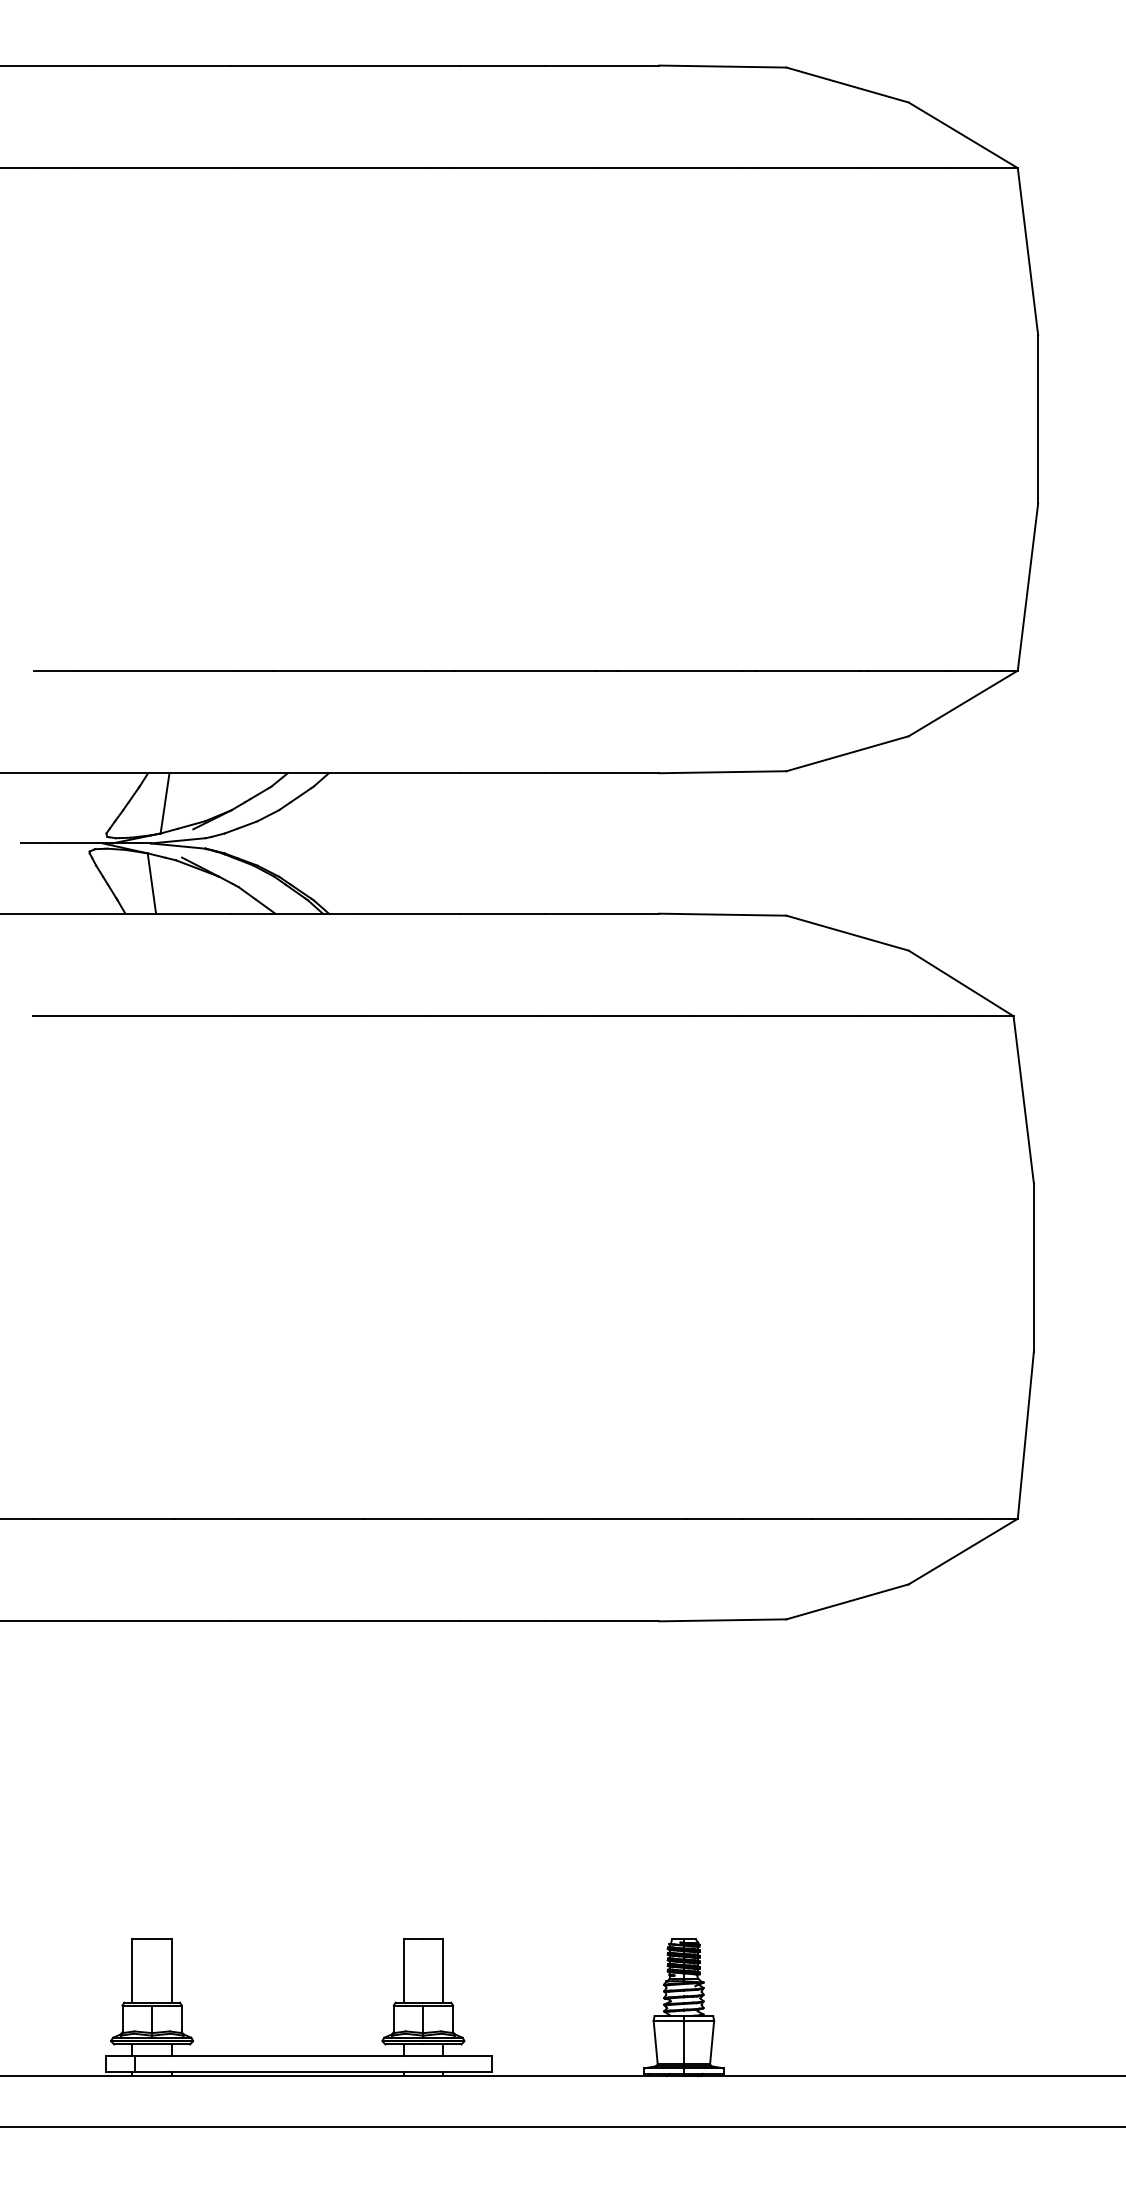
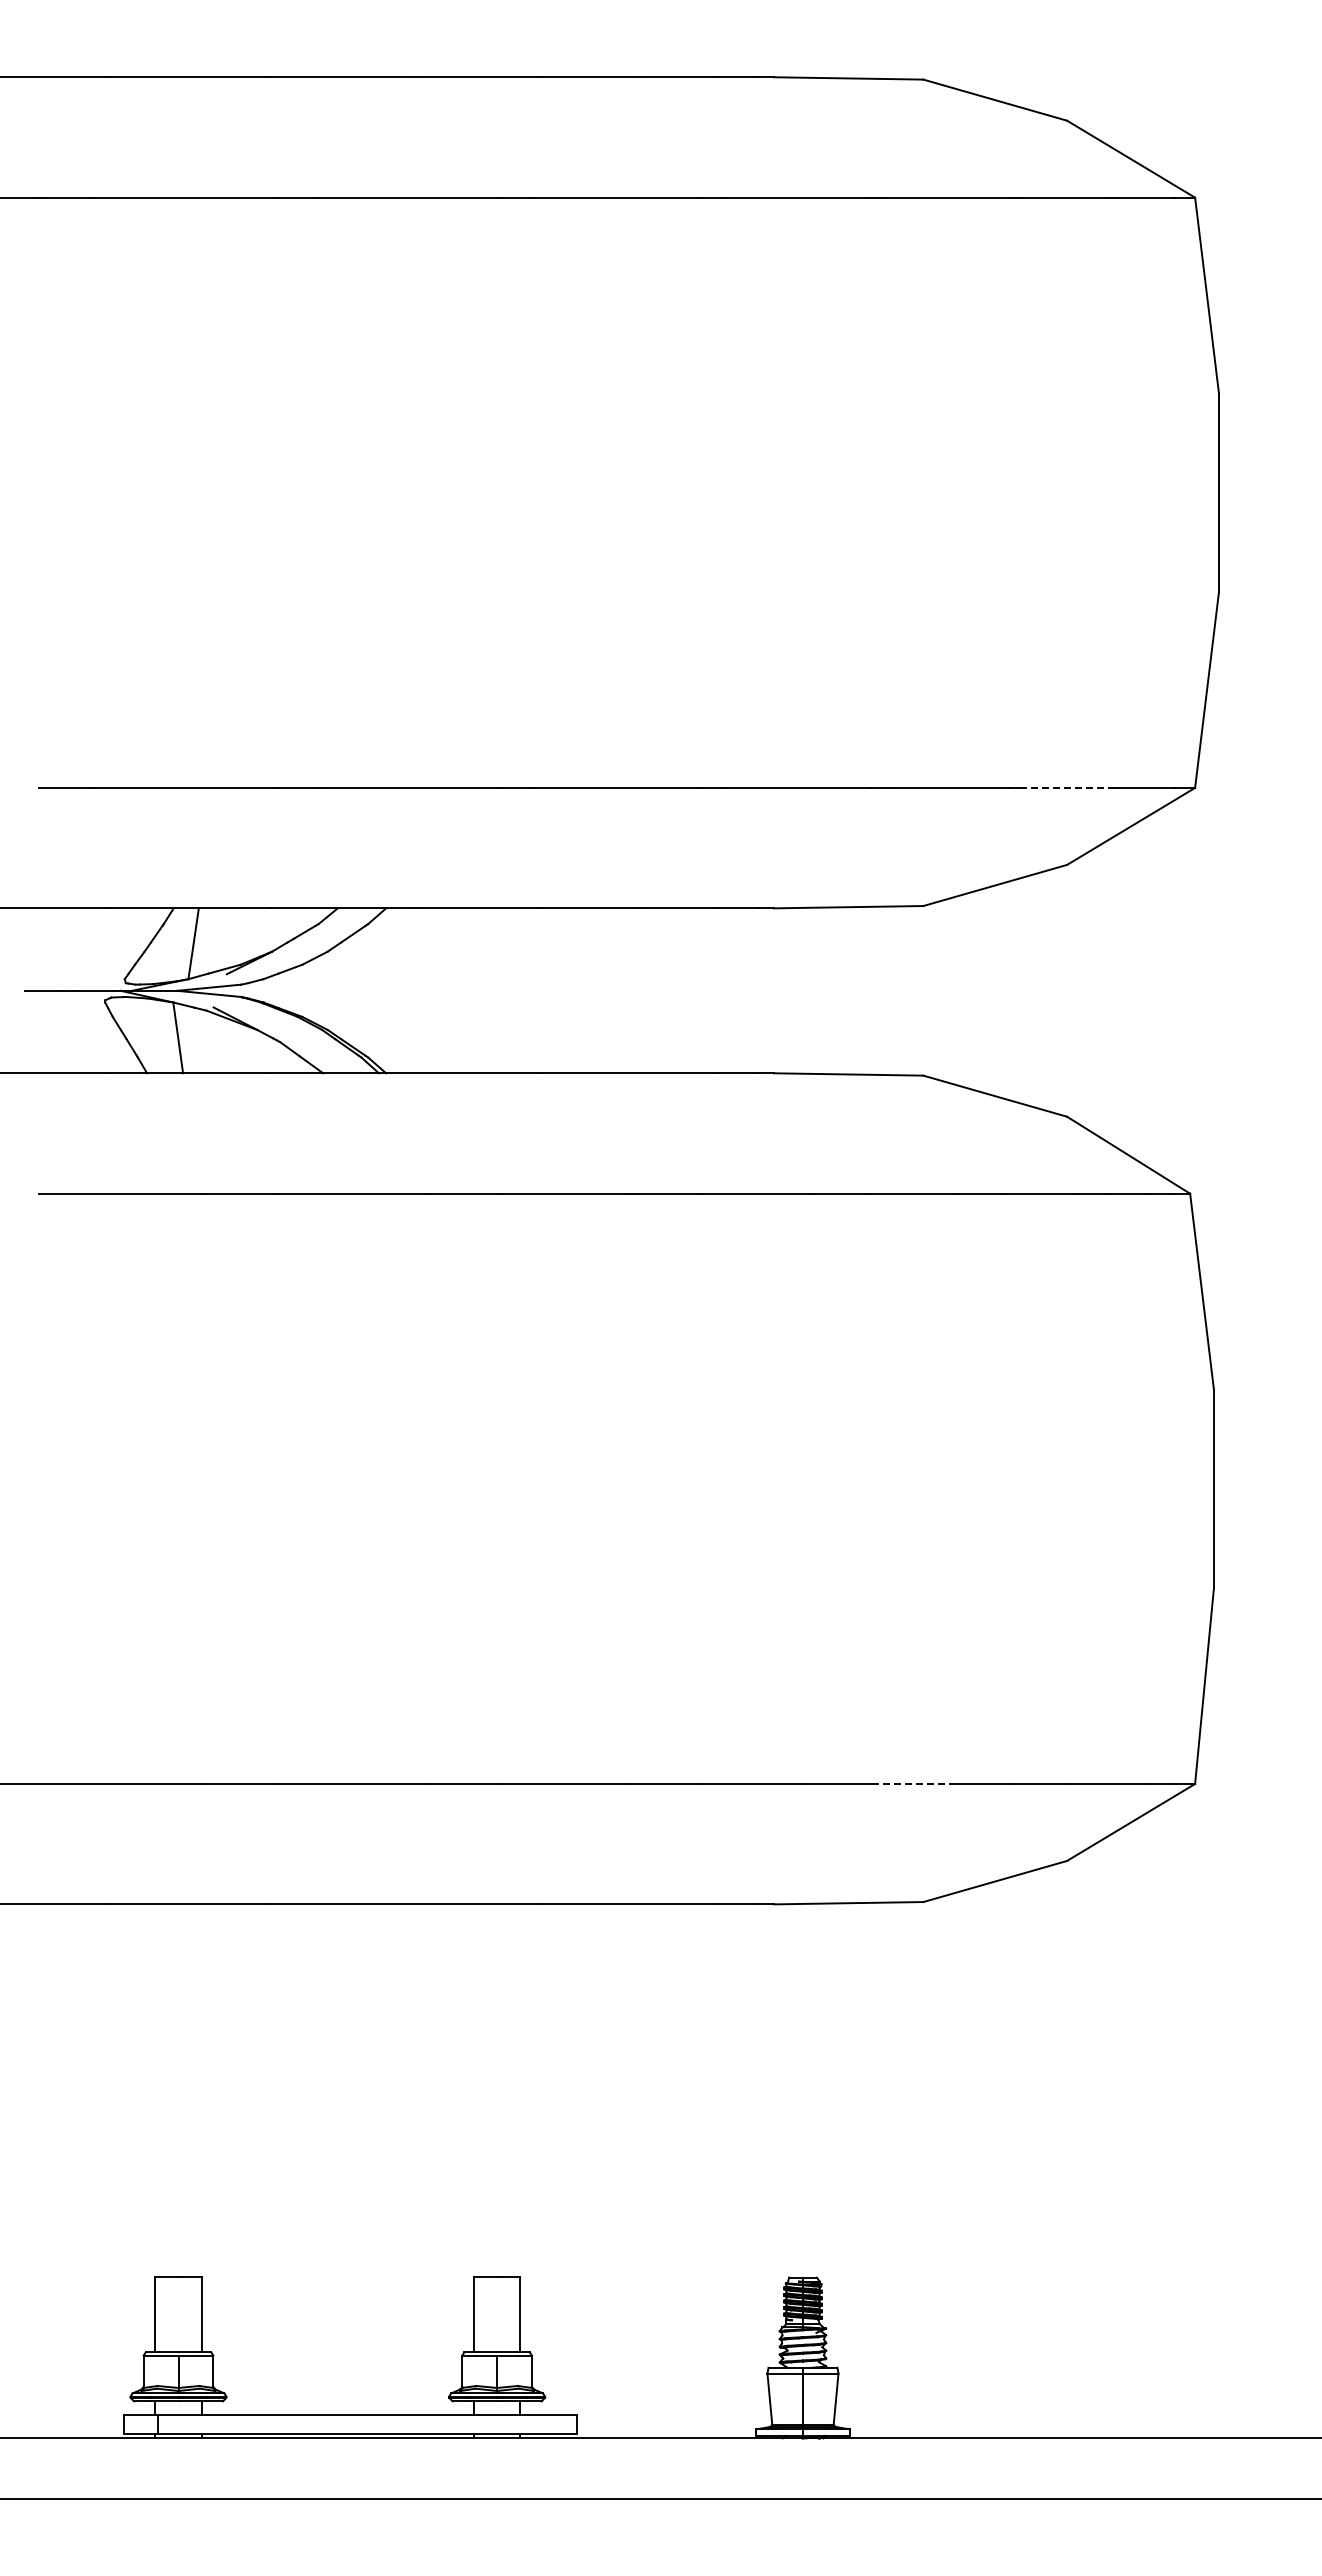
line: (907, 670) -> (1065, 787), solid -> dashed
line: (778, 1518) -> (913, 1783), solid -> dashed

